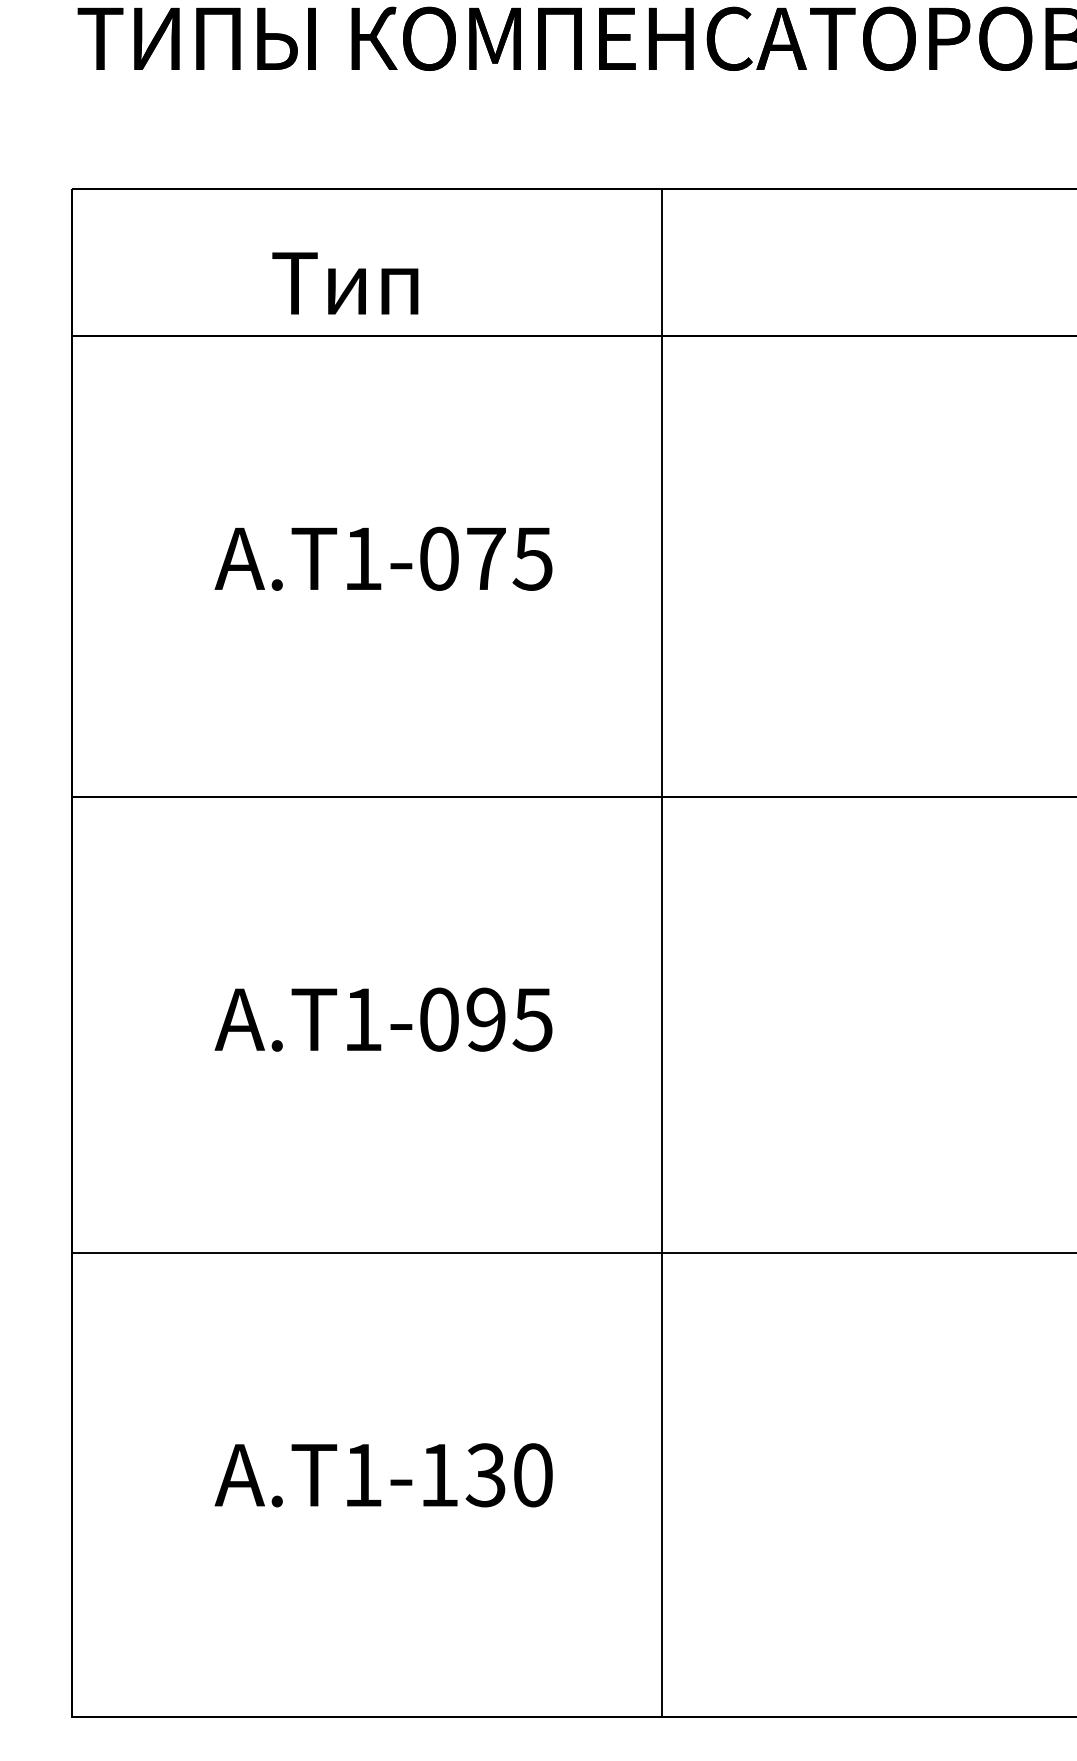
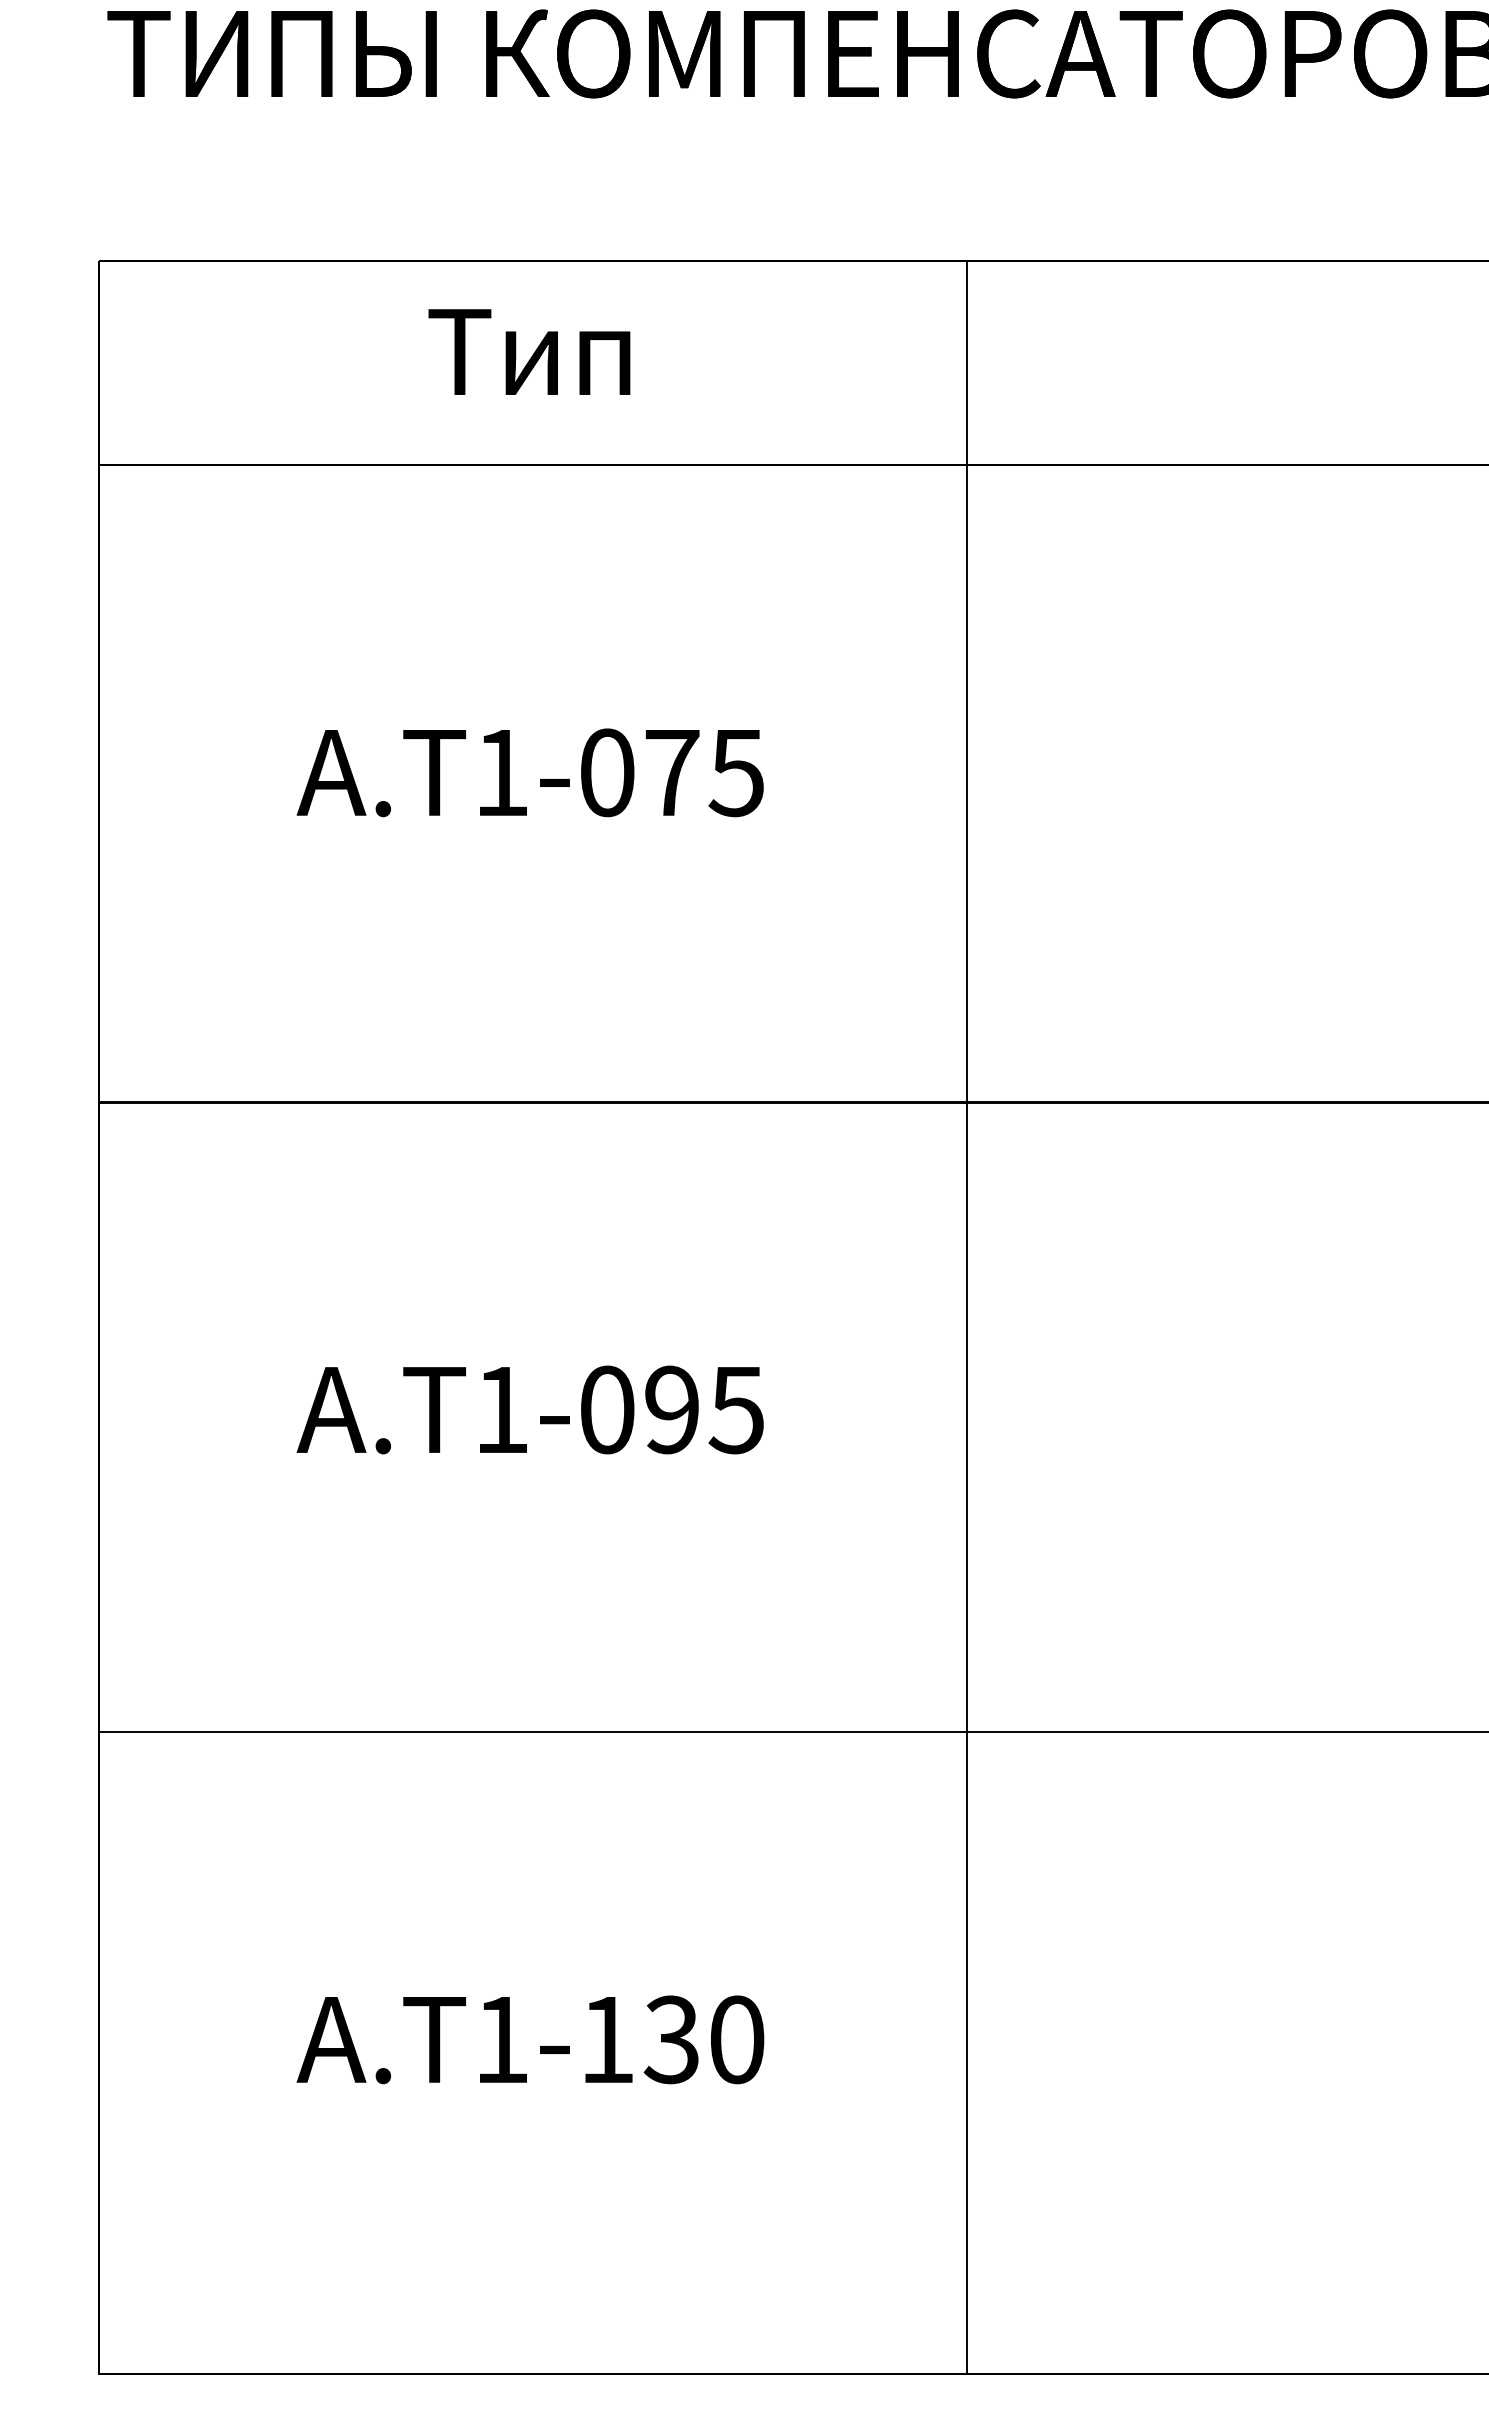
text: (345, 283) -> (529, 351), moved
line: (662, 952) -> (966, 1317), moved

